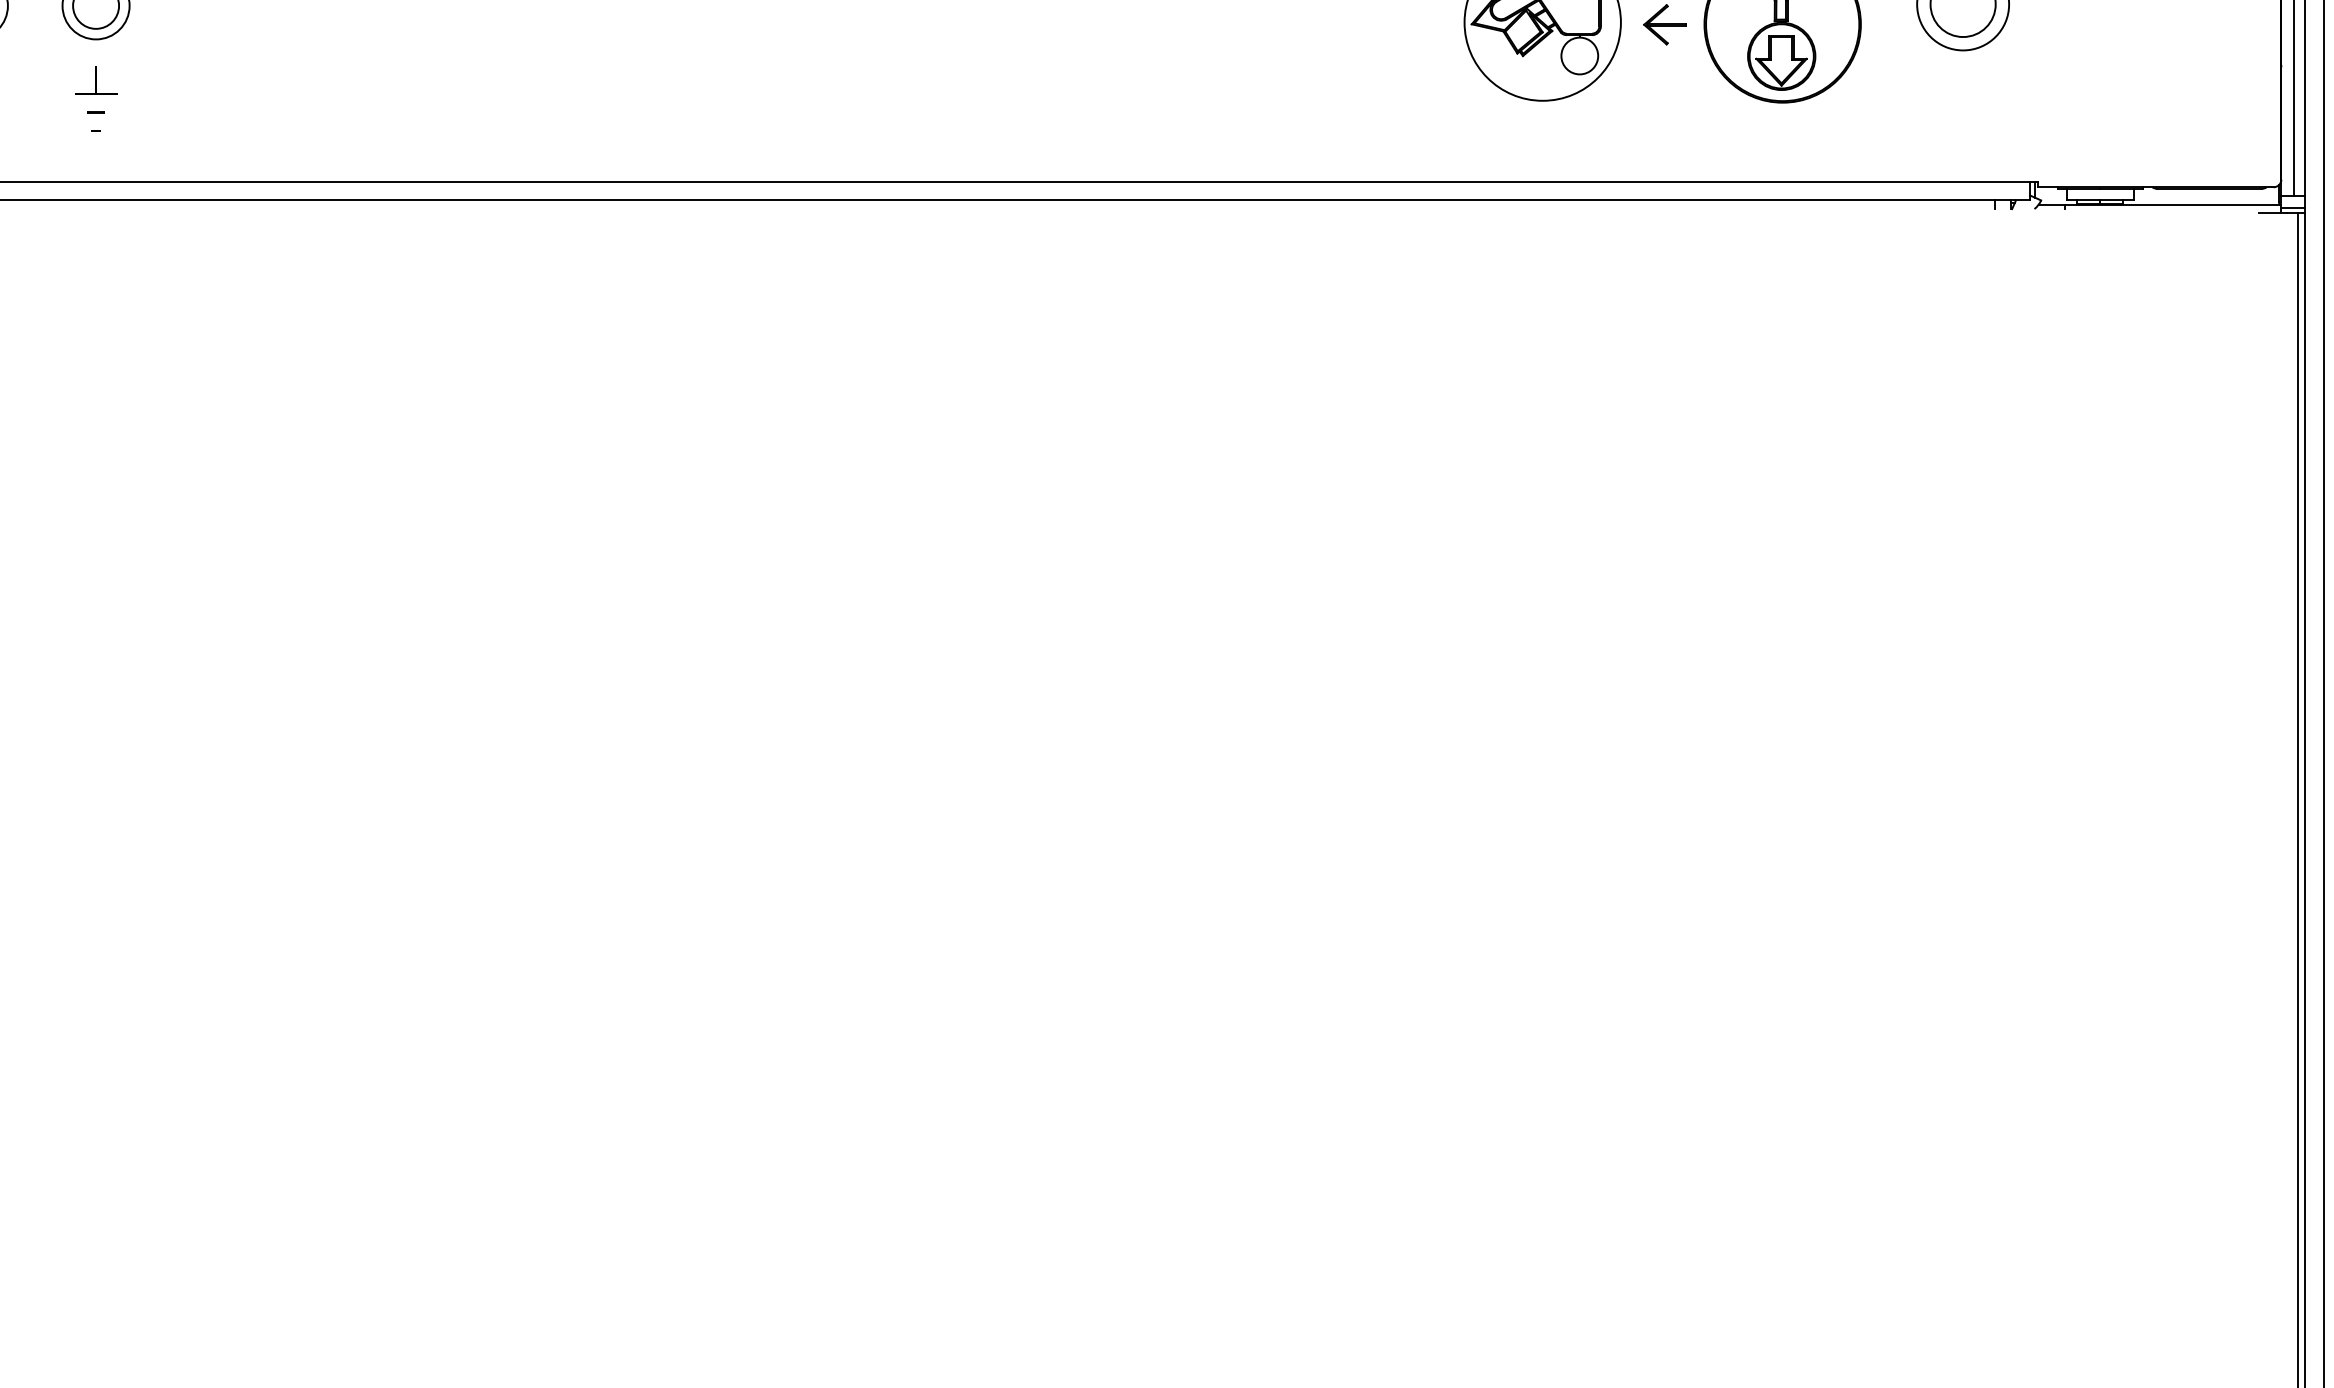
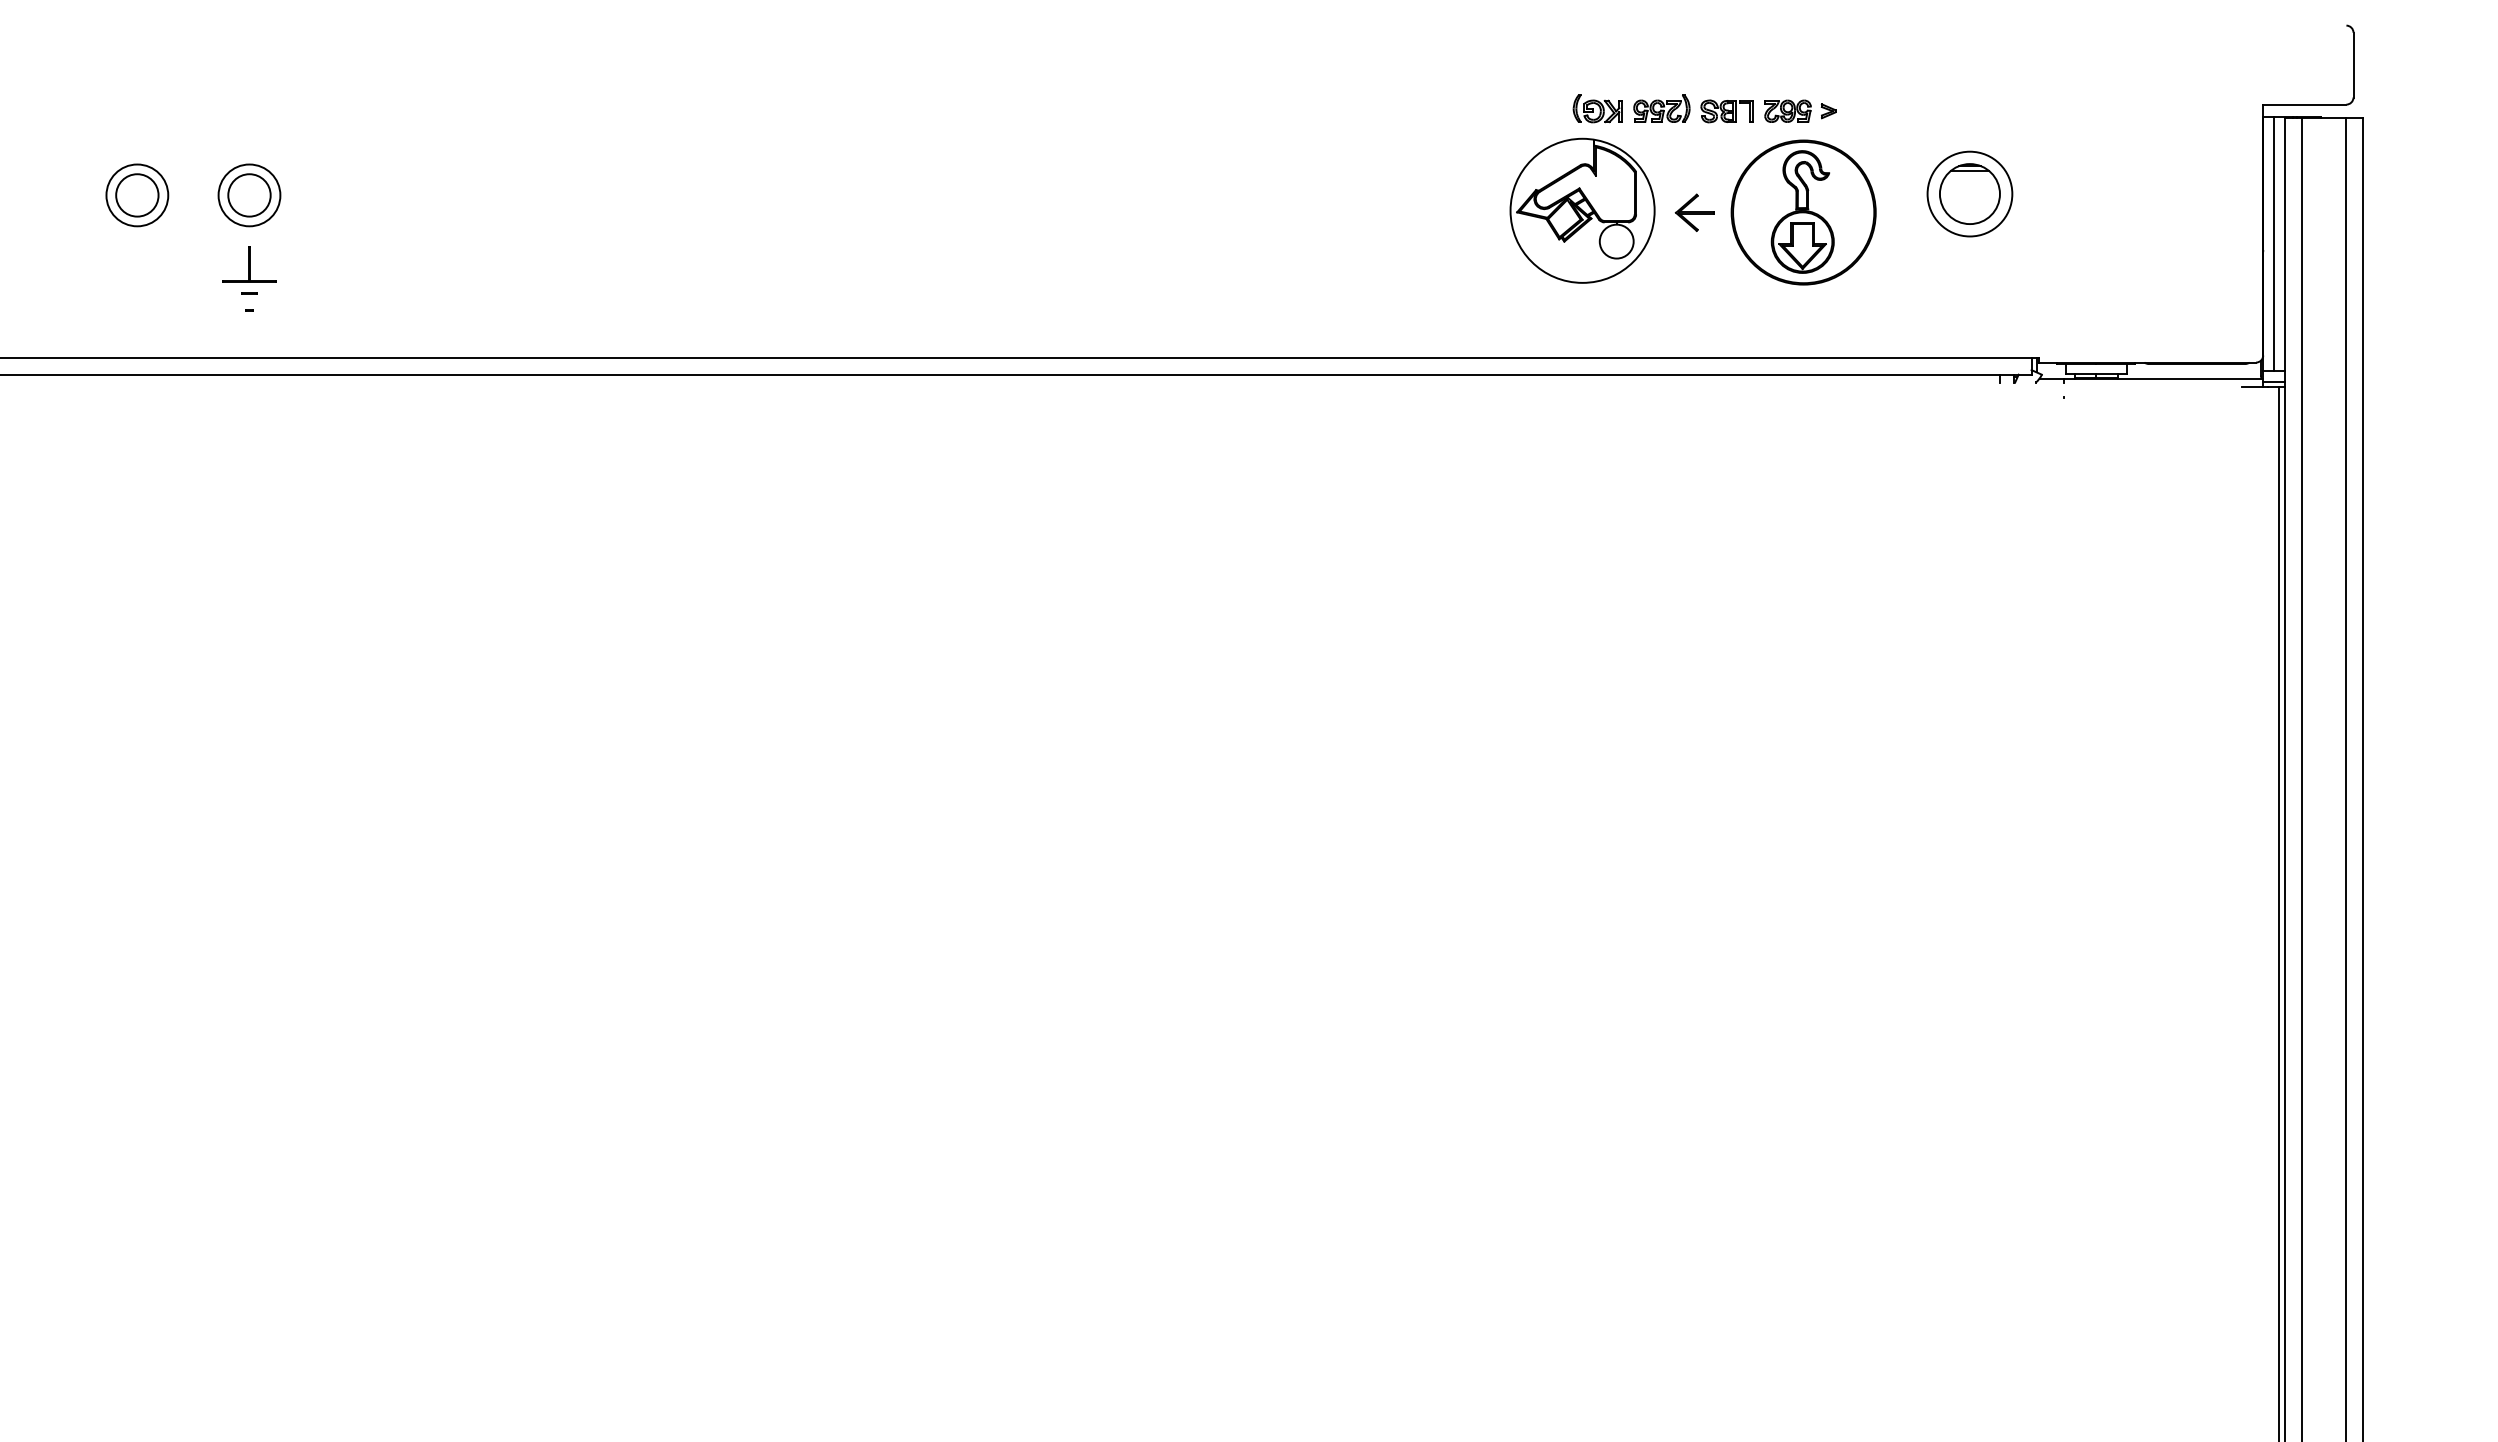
part: (96, 80) -> (249, 264), size x1.4

